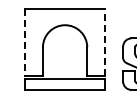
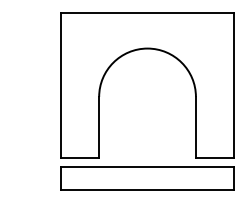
line: (104, 41) -> (233, 84), dashed -> solid
line: (25, 42) -> (61, 86), dashed -> solid

